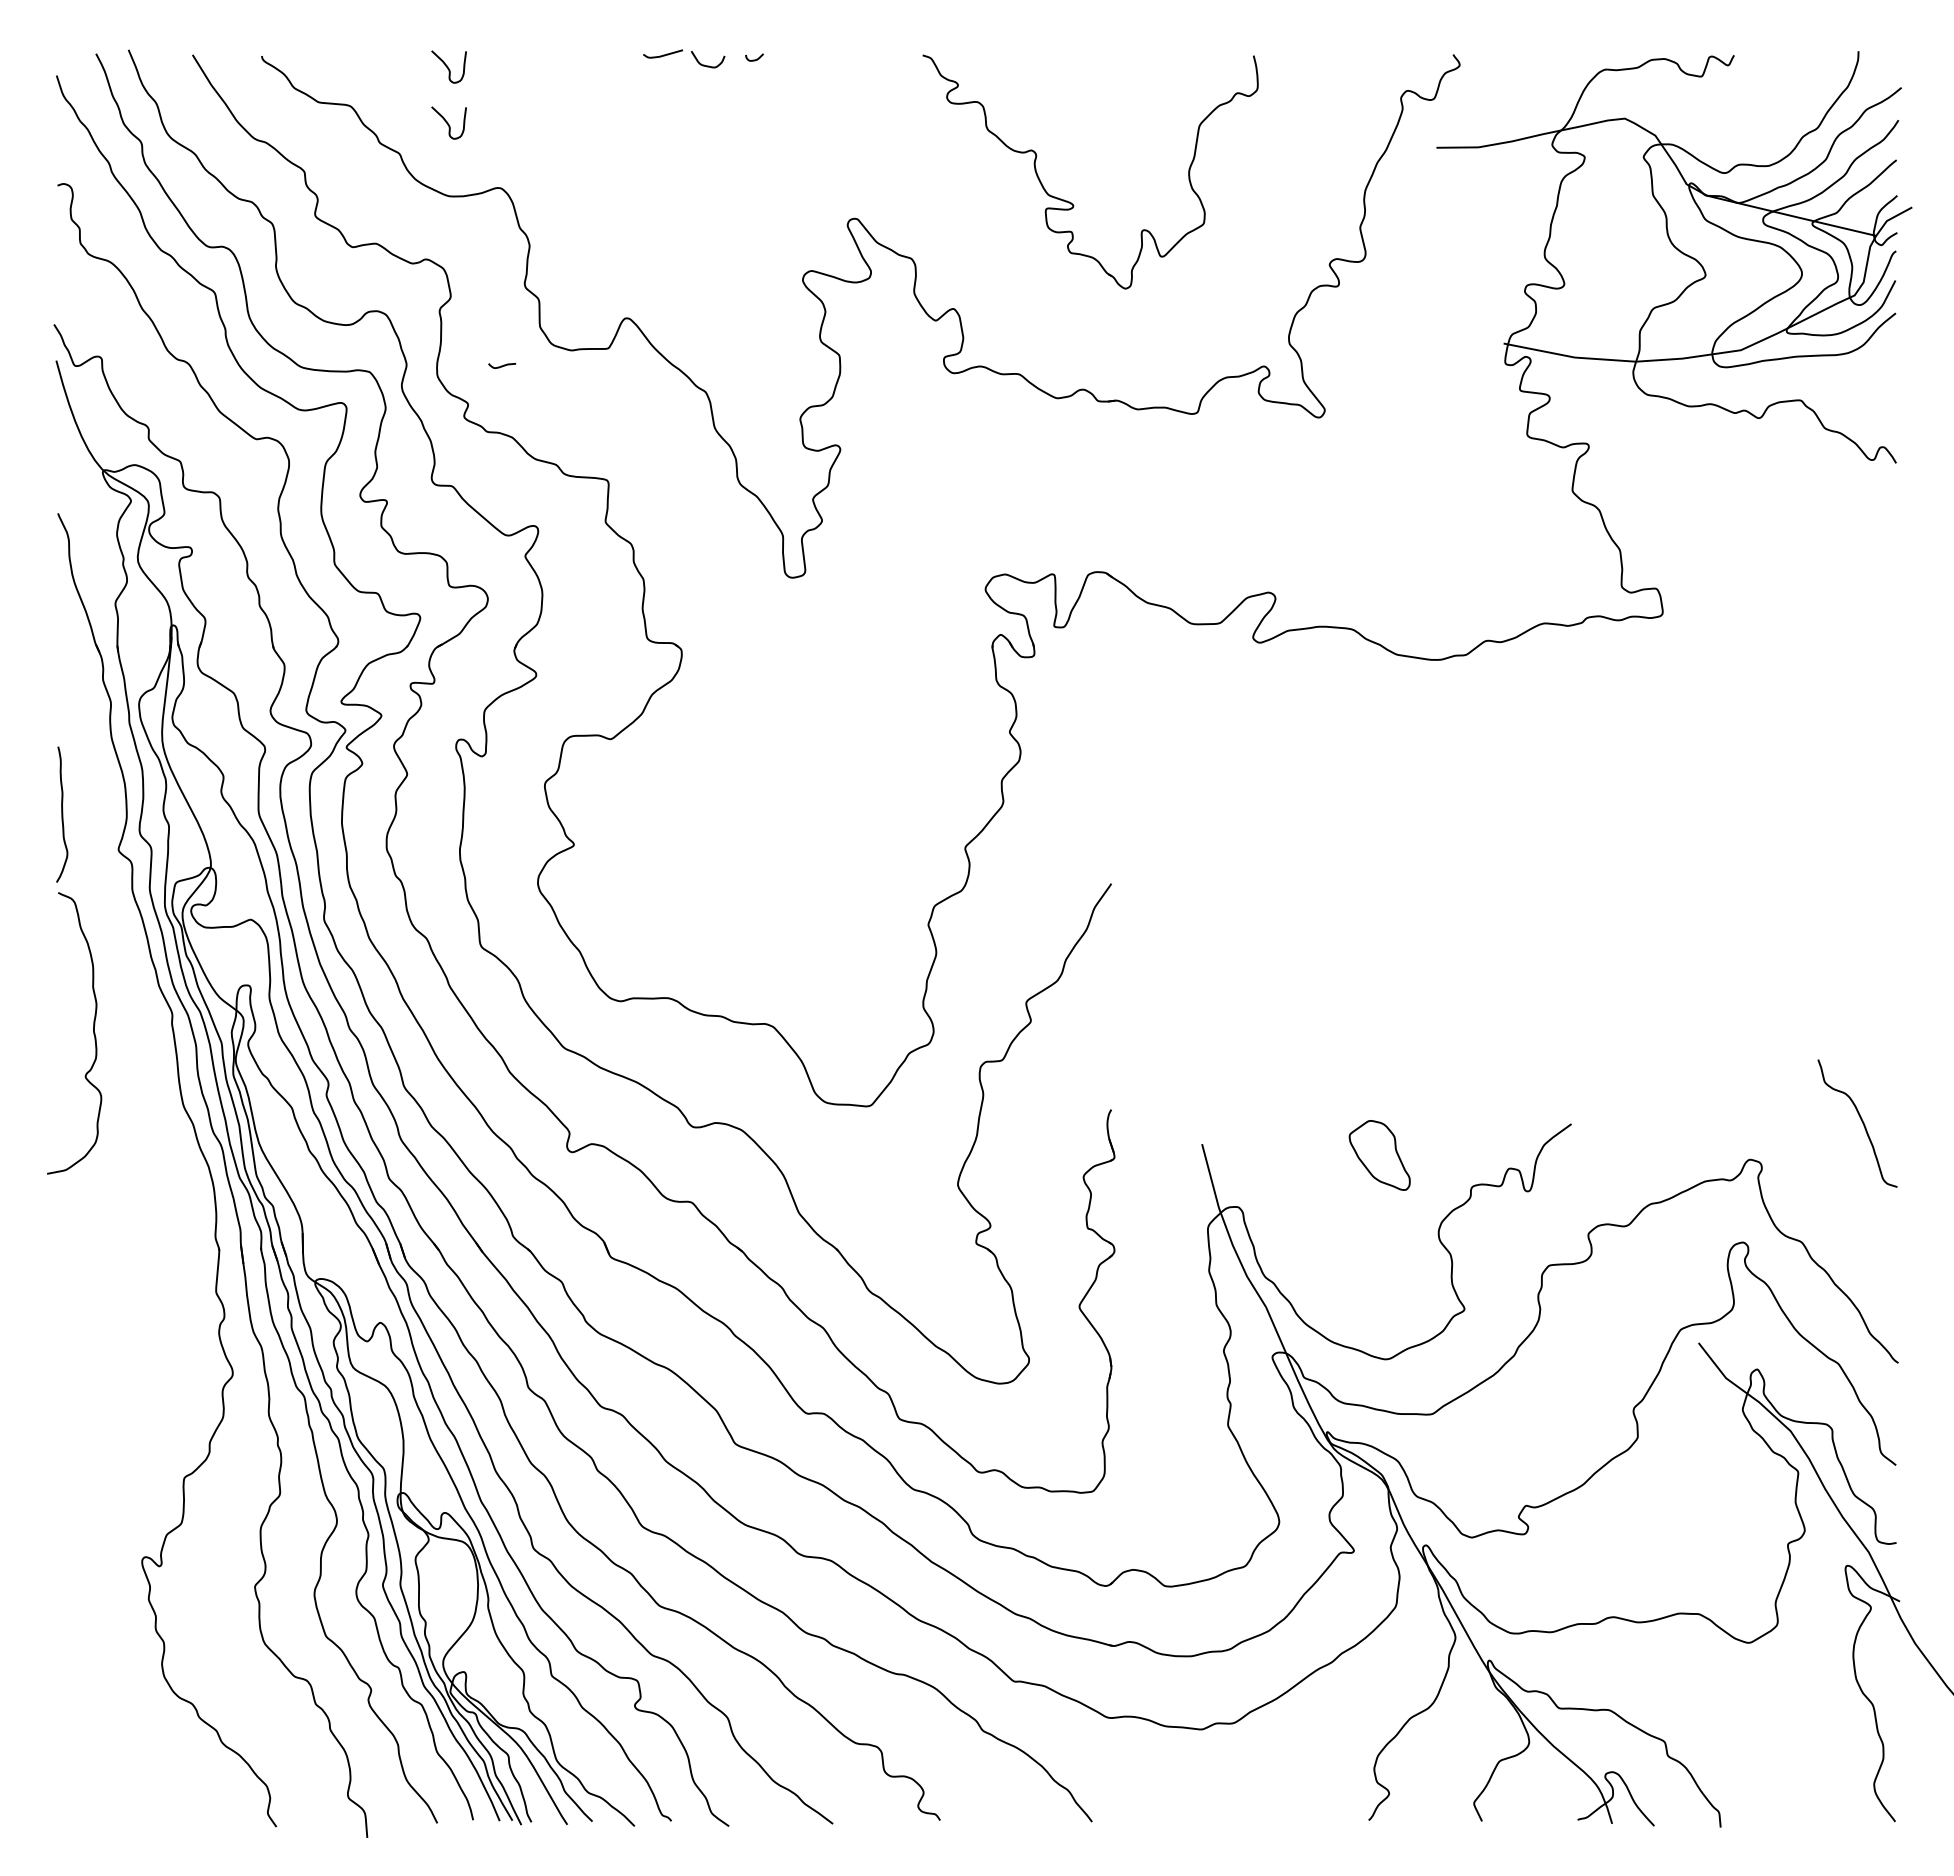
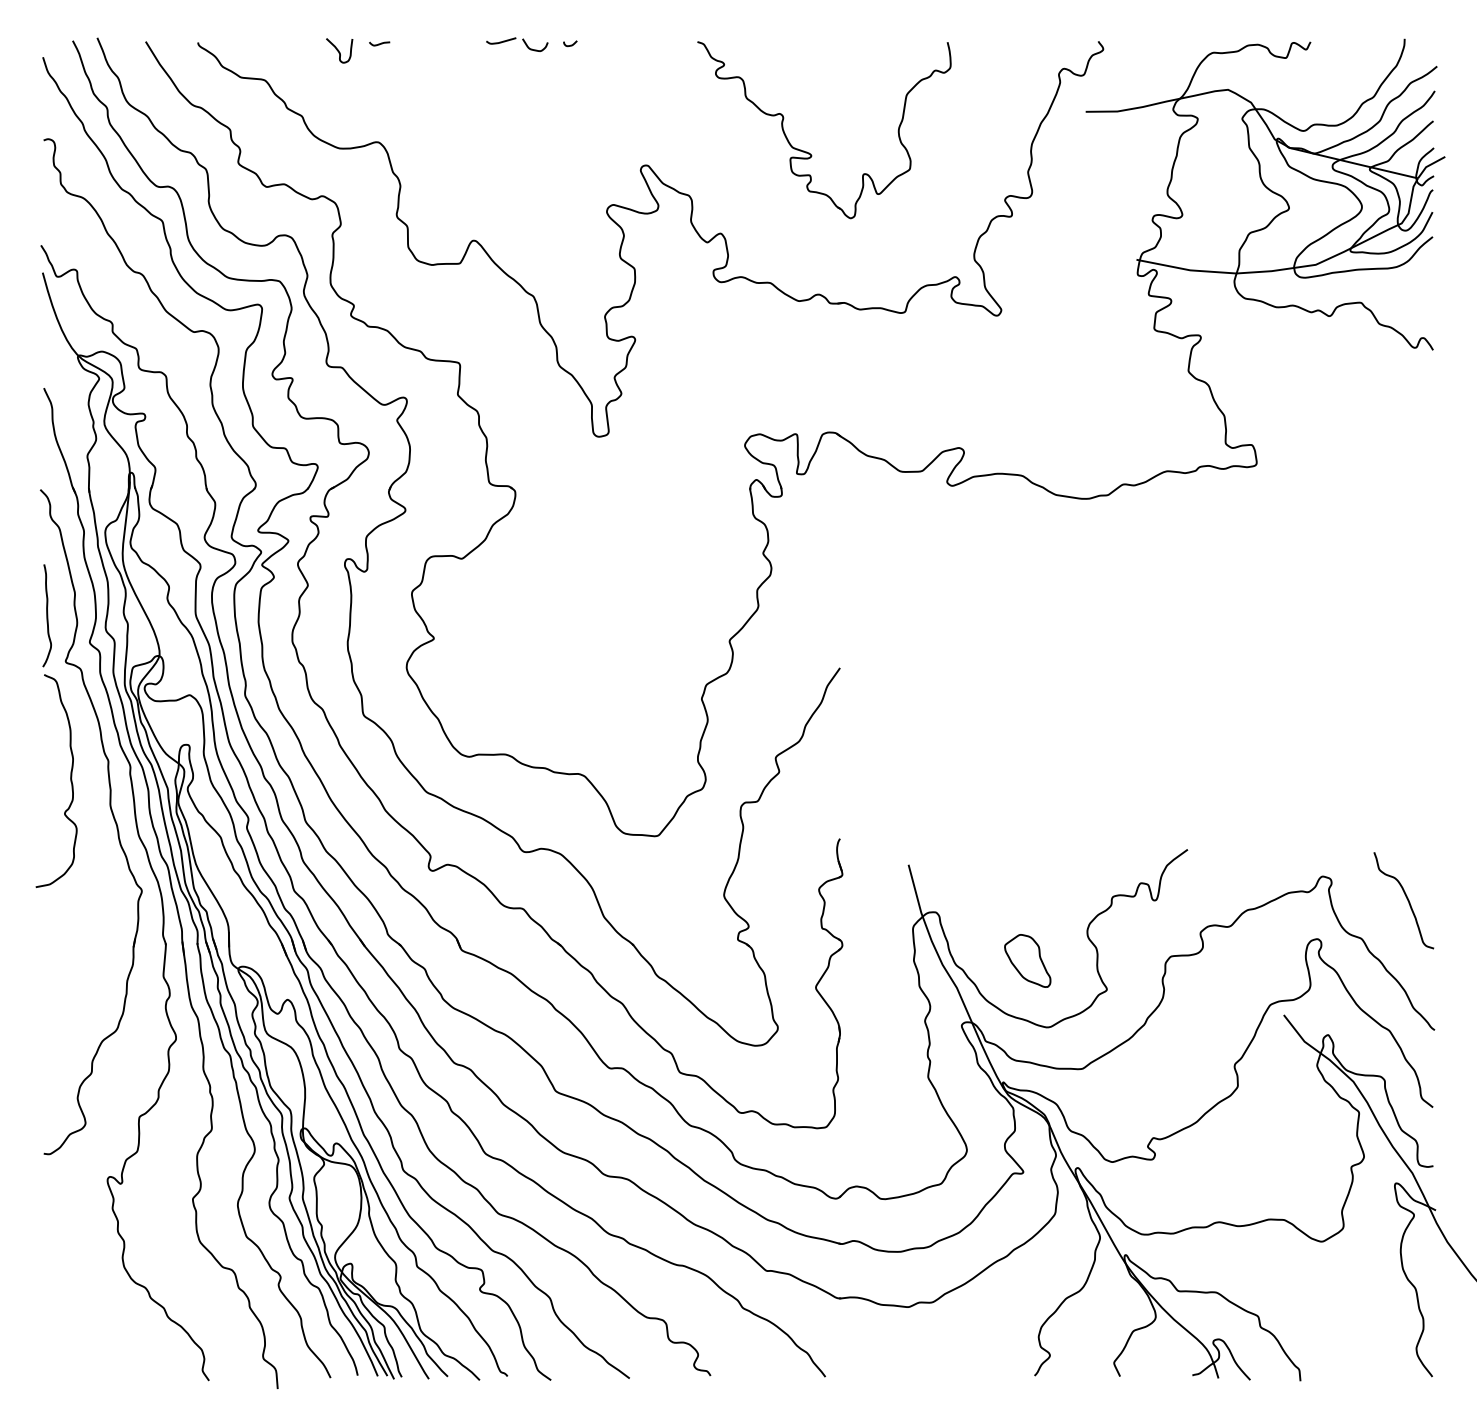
curve: (448, 122) -> (339, 92), removed
curve: (502, 365) -> (379, 43), moved
part: (148, 1078) -> (112, 815), added
curve: (1861, 1121) -> (1406, 899), moved
part: (1379, 1155) -> (1027, 961), moved

